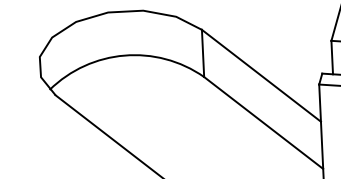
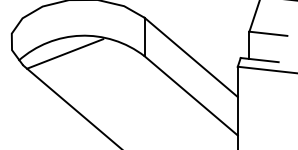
line: (106, 78) -> (65, 53), added

